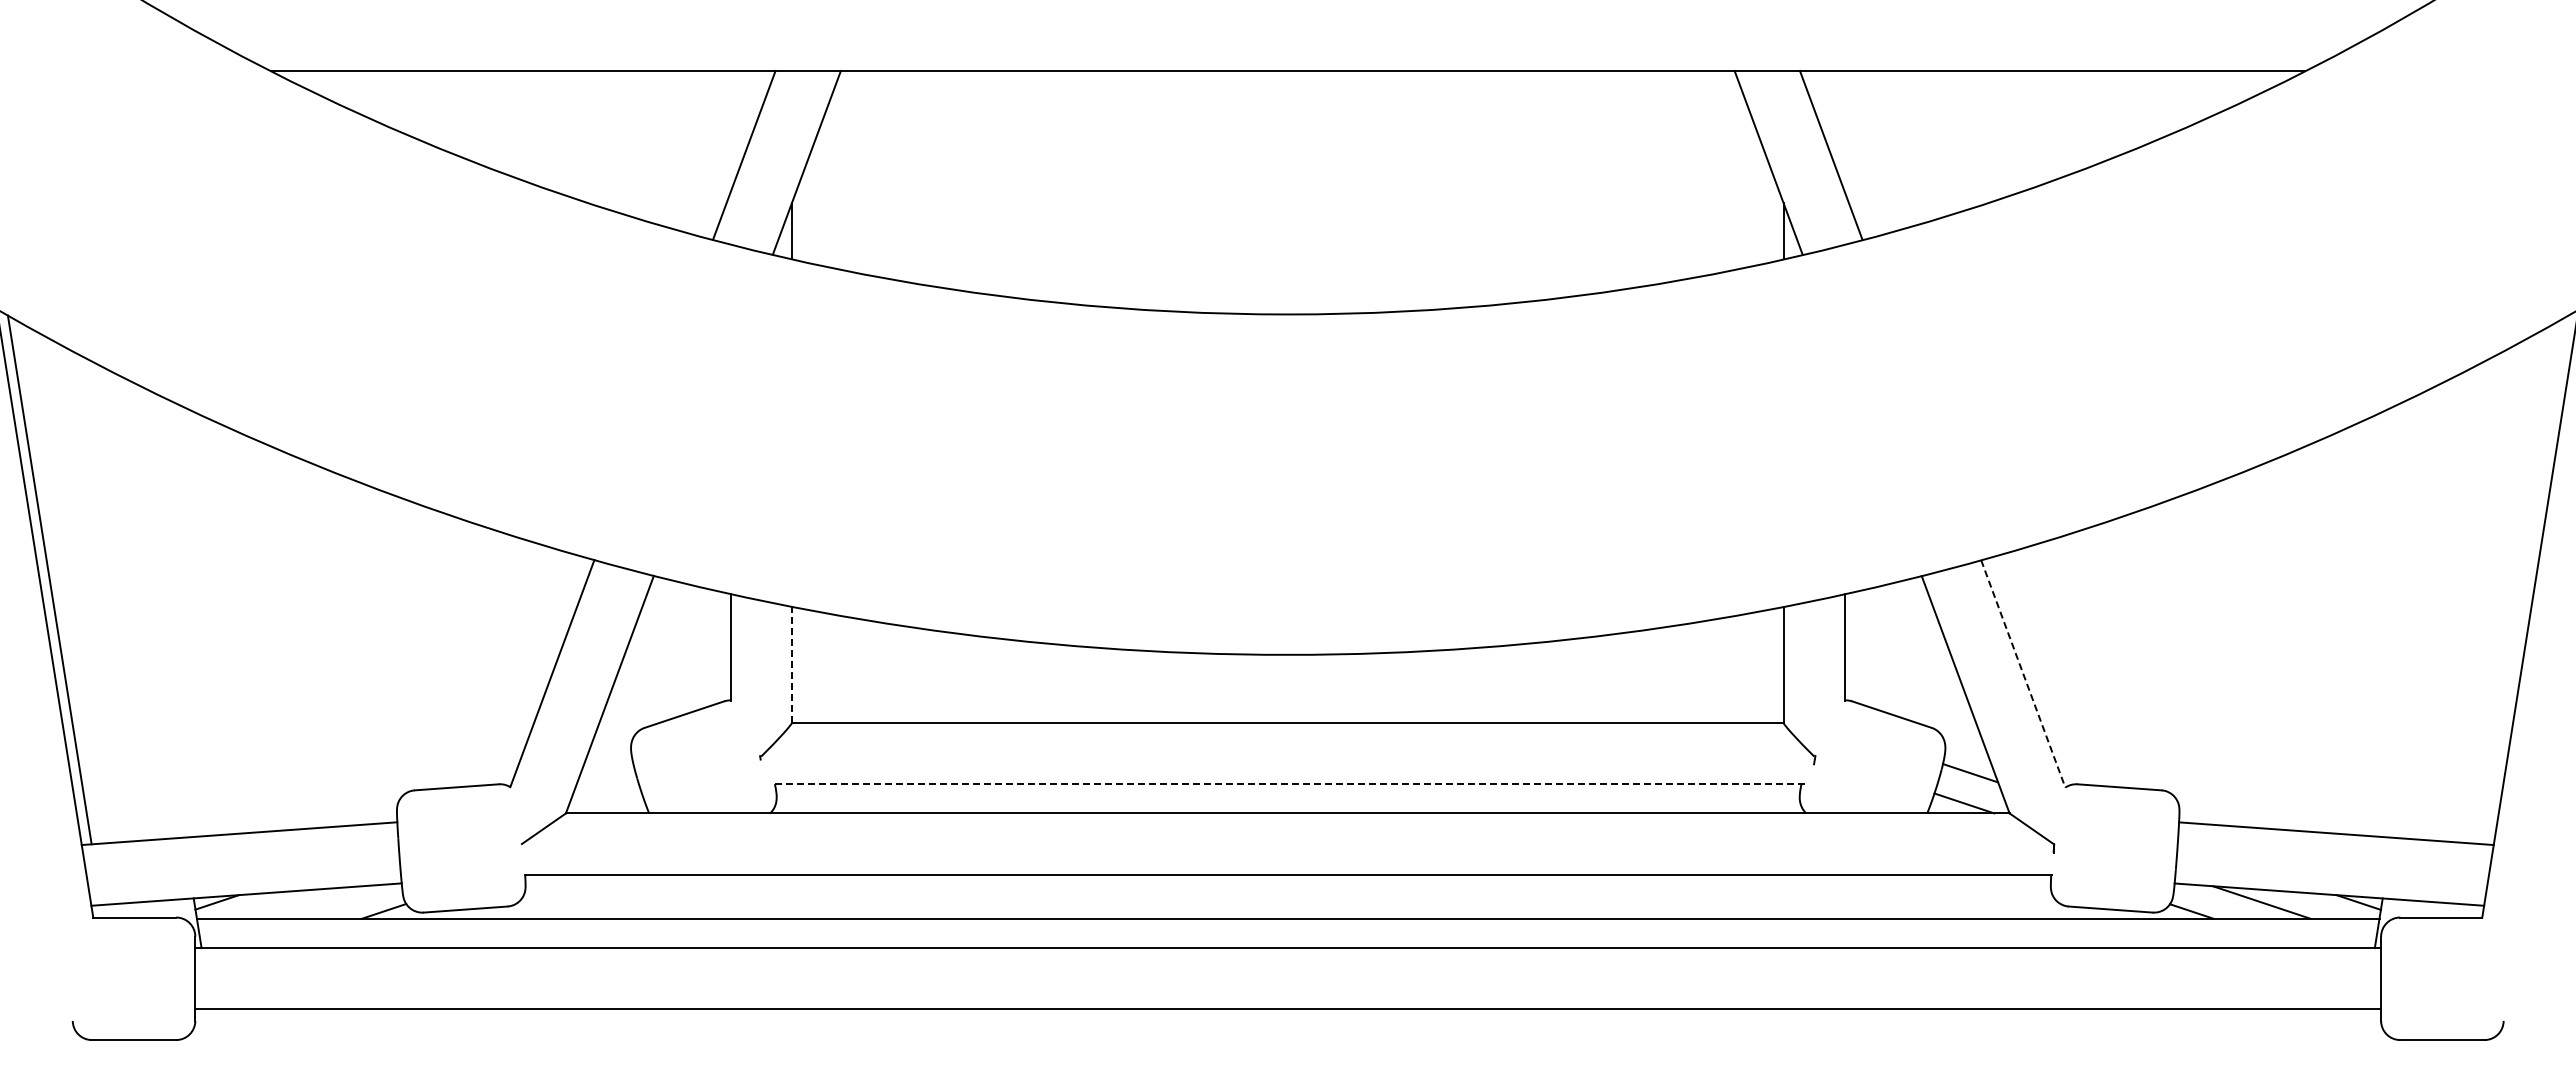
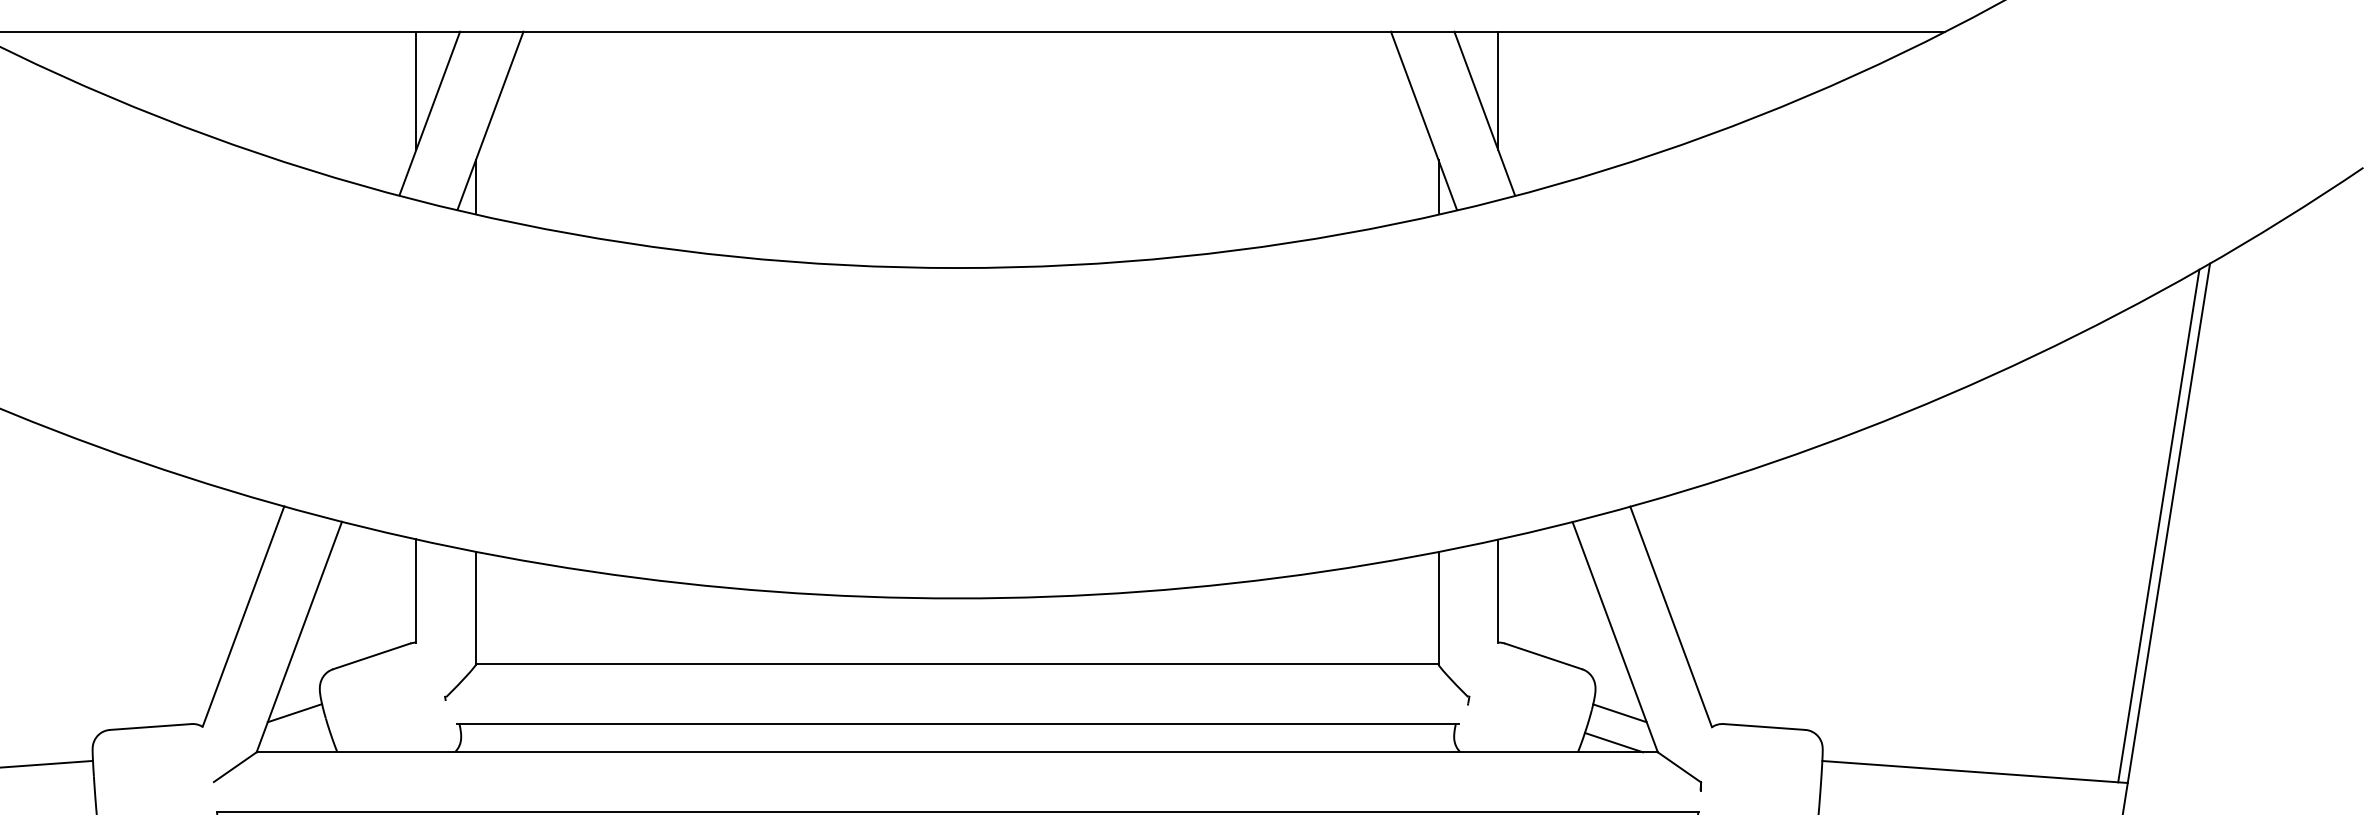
line: (730, 131) -> (416, 90), added
line: (1844, 131) -> (1497, 90), added
line: (2525, 580) -> (2158, 526), added
line: (791, 664) -> (475, 607), dashed -> solid
line: (2023, 674) -> (1671, 617), dashed -> solid
line: (605, 772) -> (295, 712), added
line: (1287, 784) -> (956, 724), dashed -> solid

